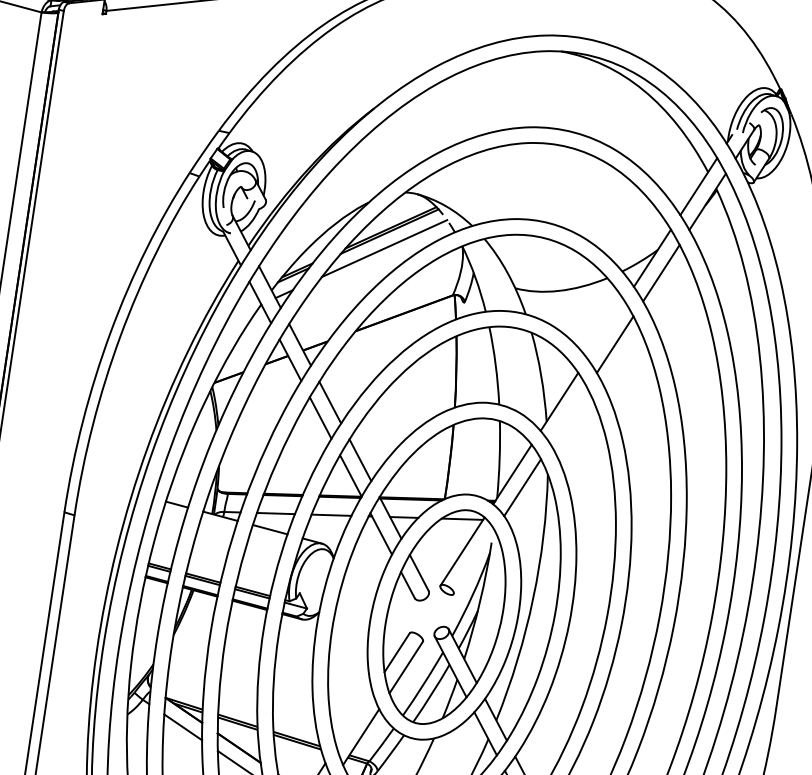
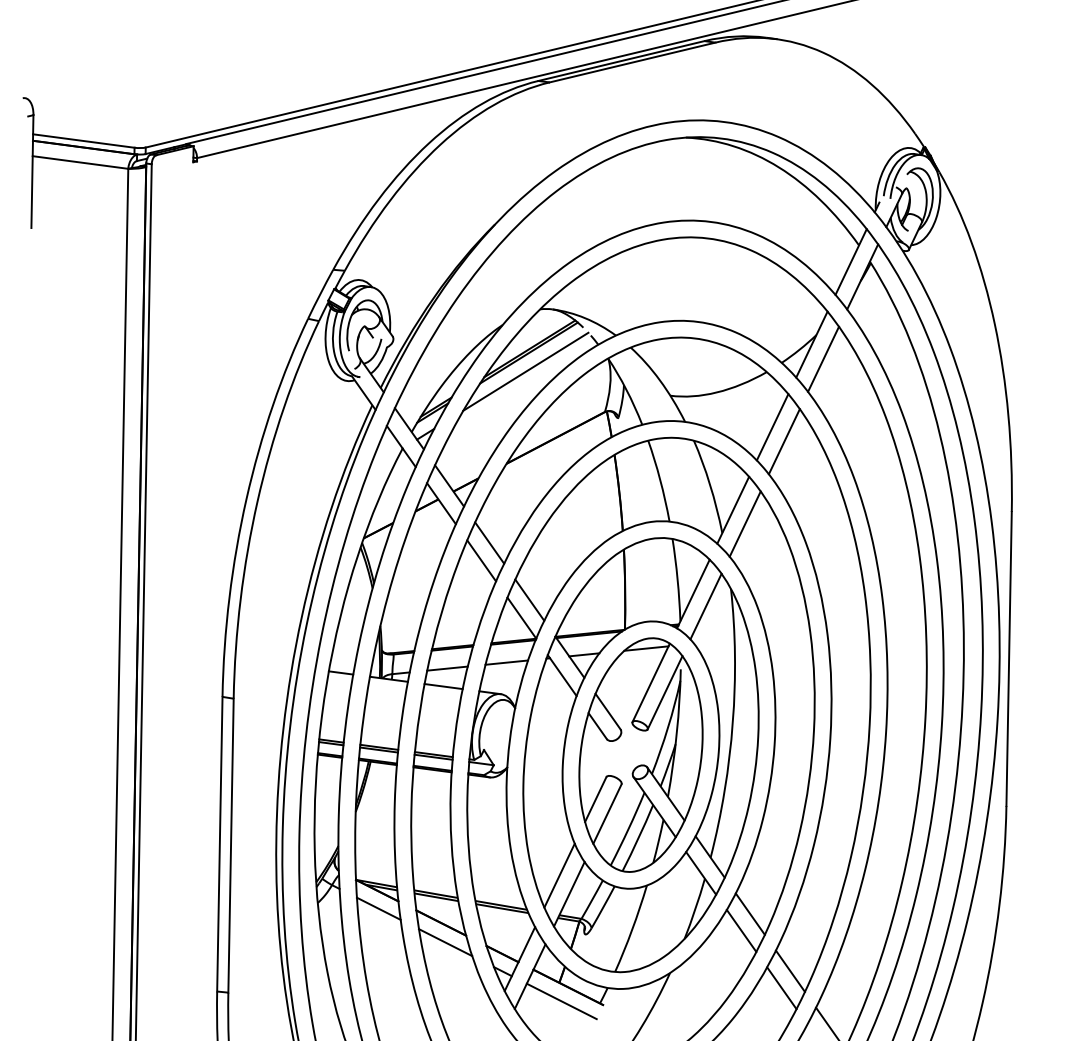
line: (605, 330) -> (772, 427), added
line: (568, 415) -> (744, 523), added
line: (473, 562) -> (664, 692), added
line: (354, 718) -> (559, 875), added

